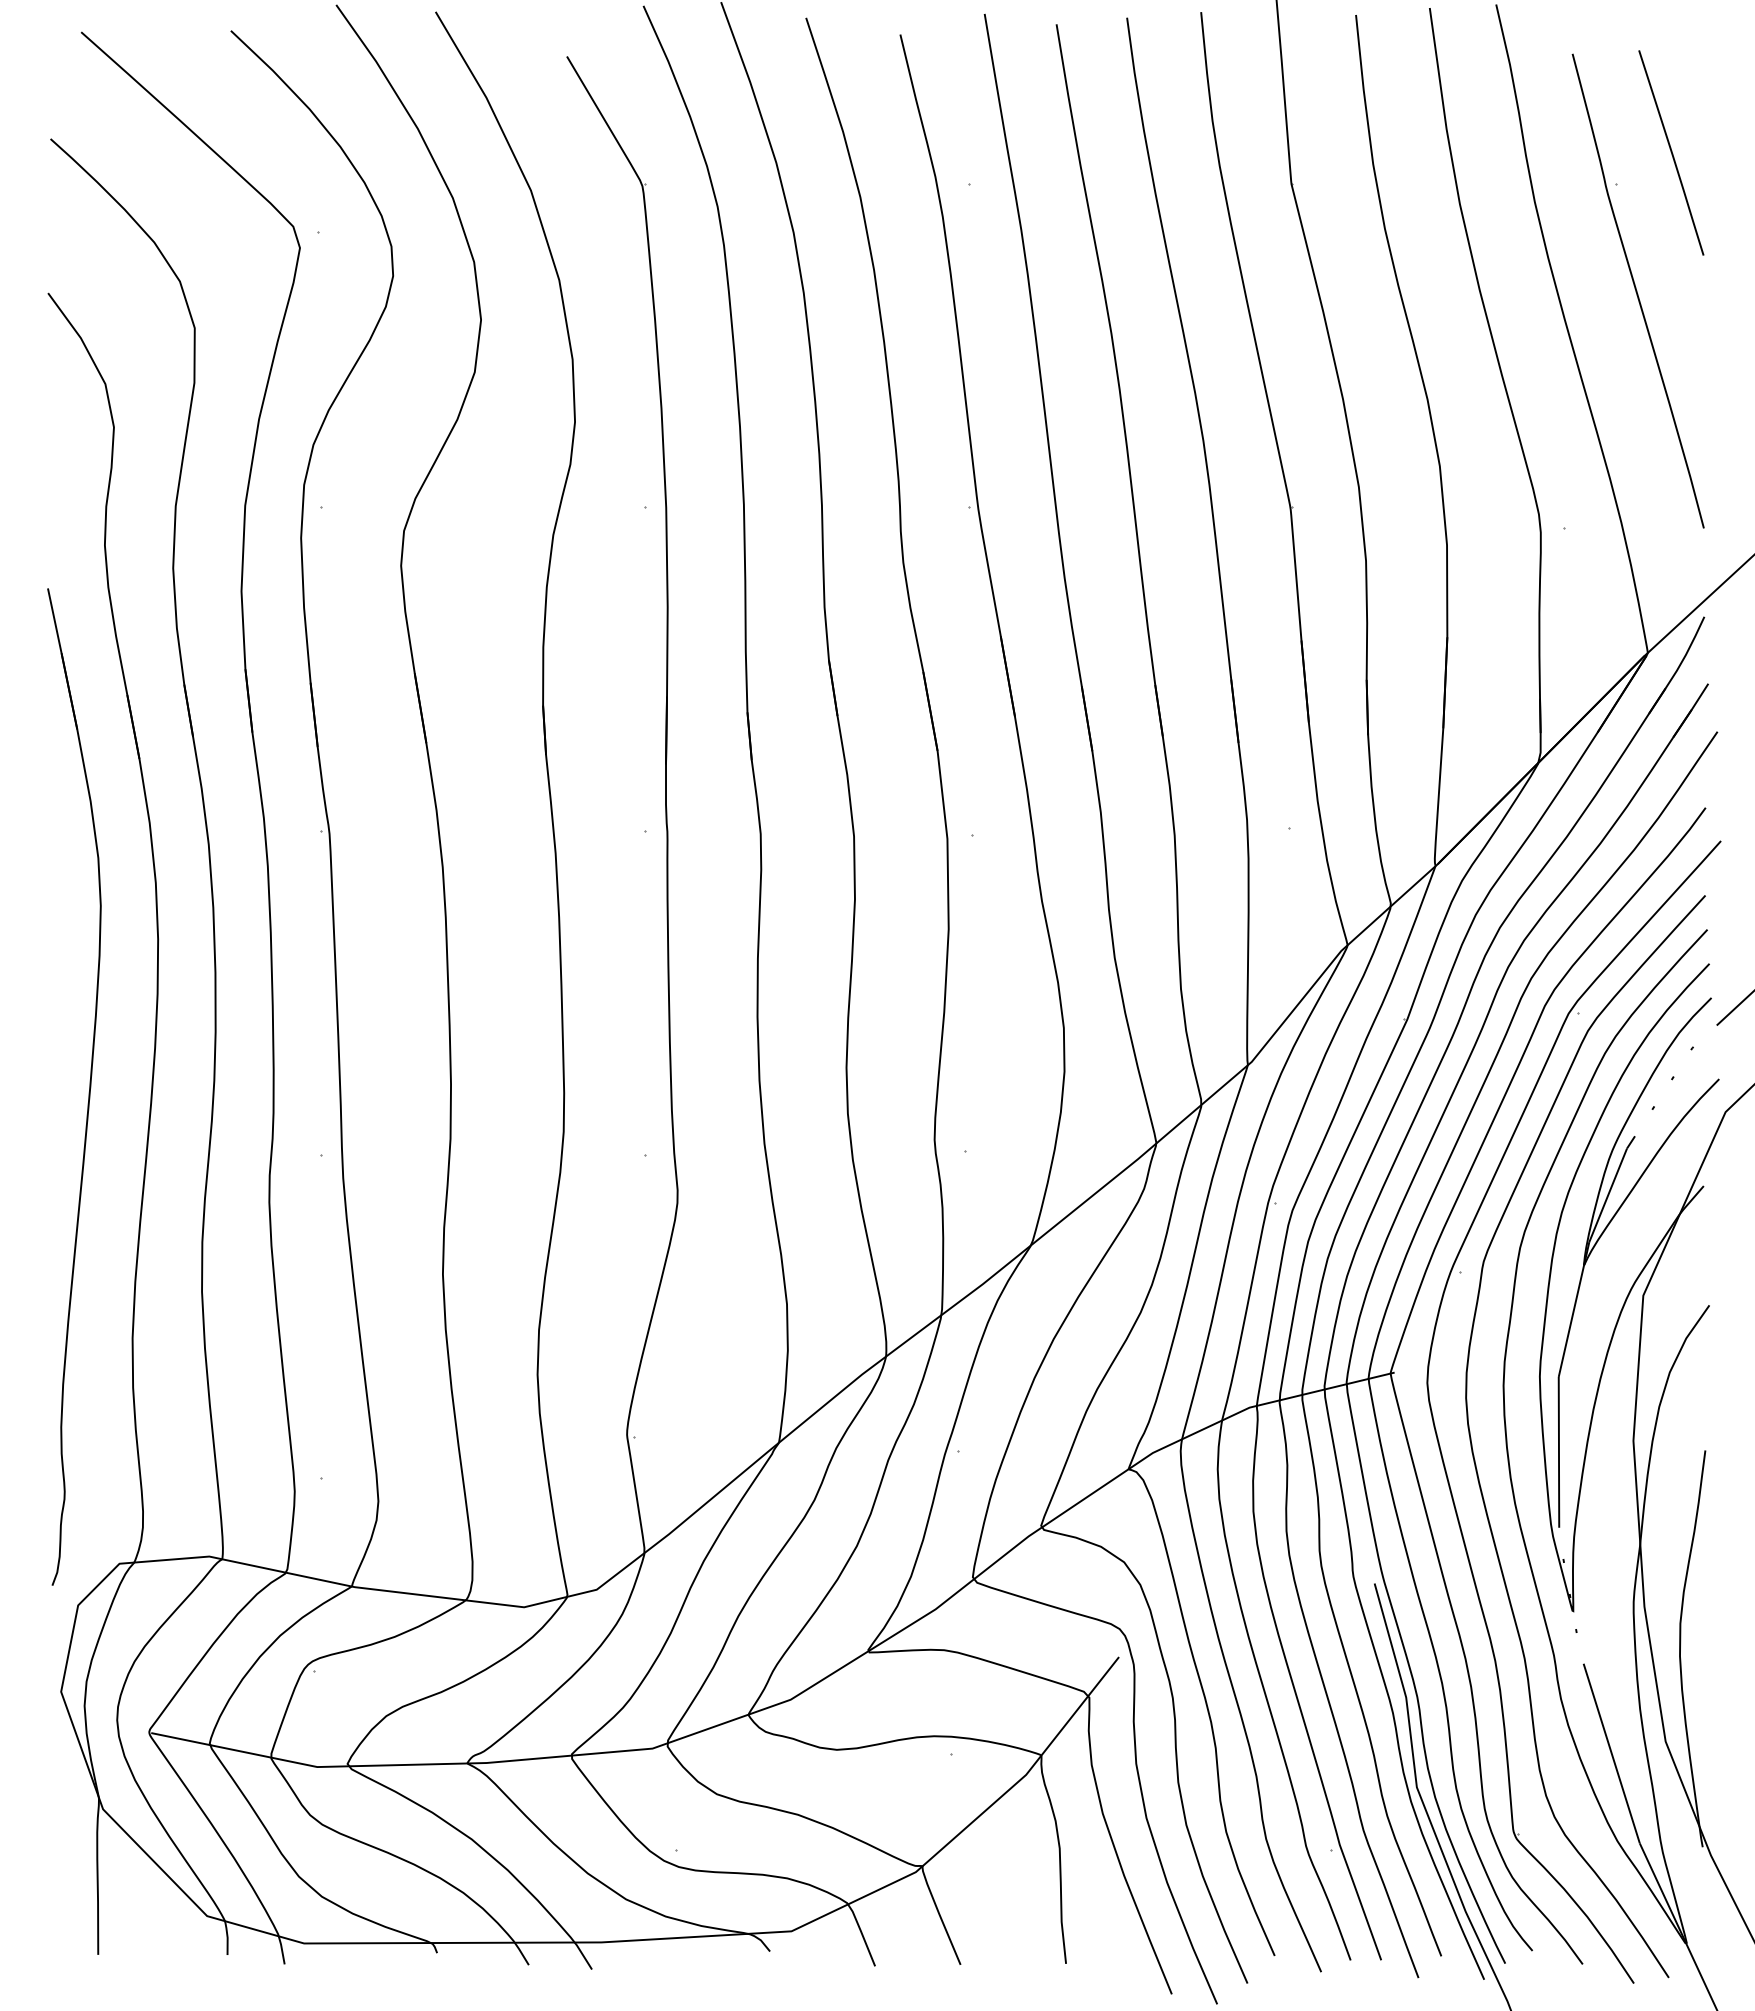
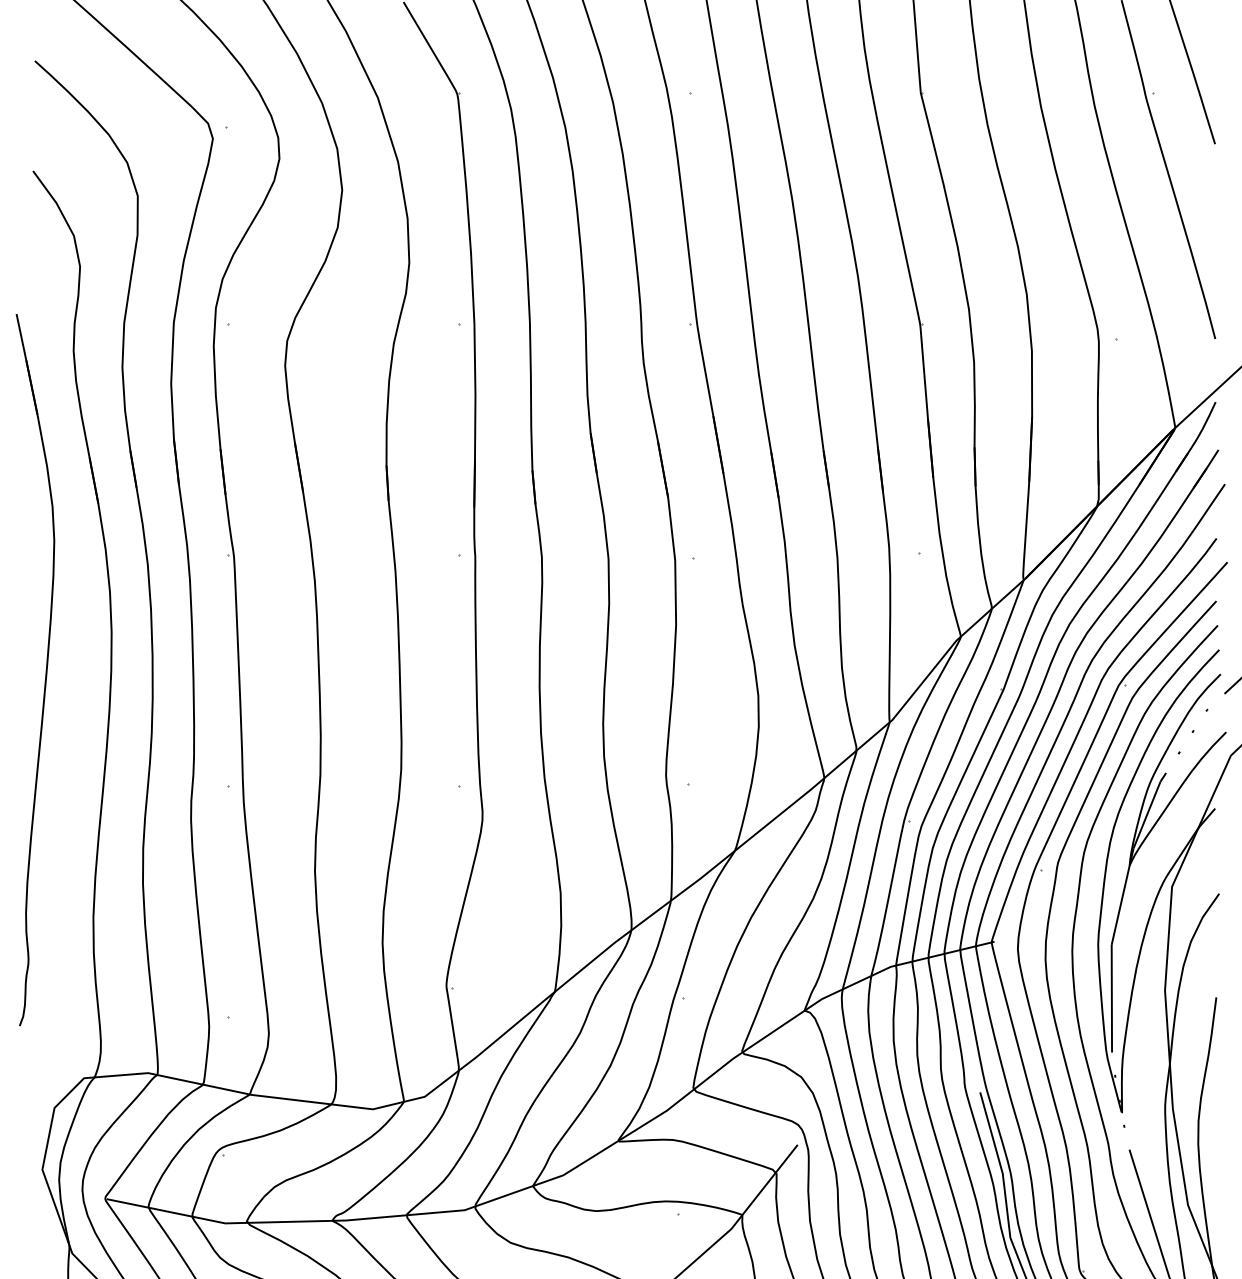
part: (89, 1086) -> (46, 669), moved

